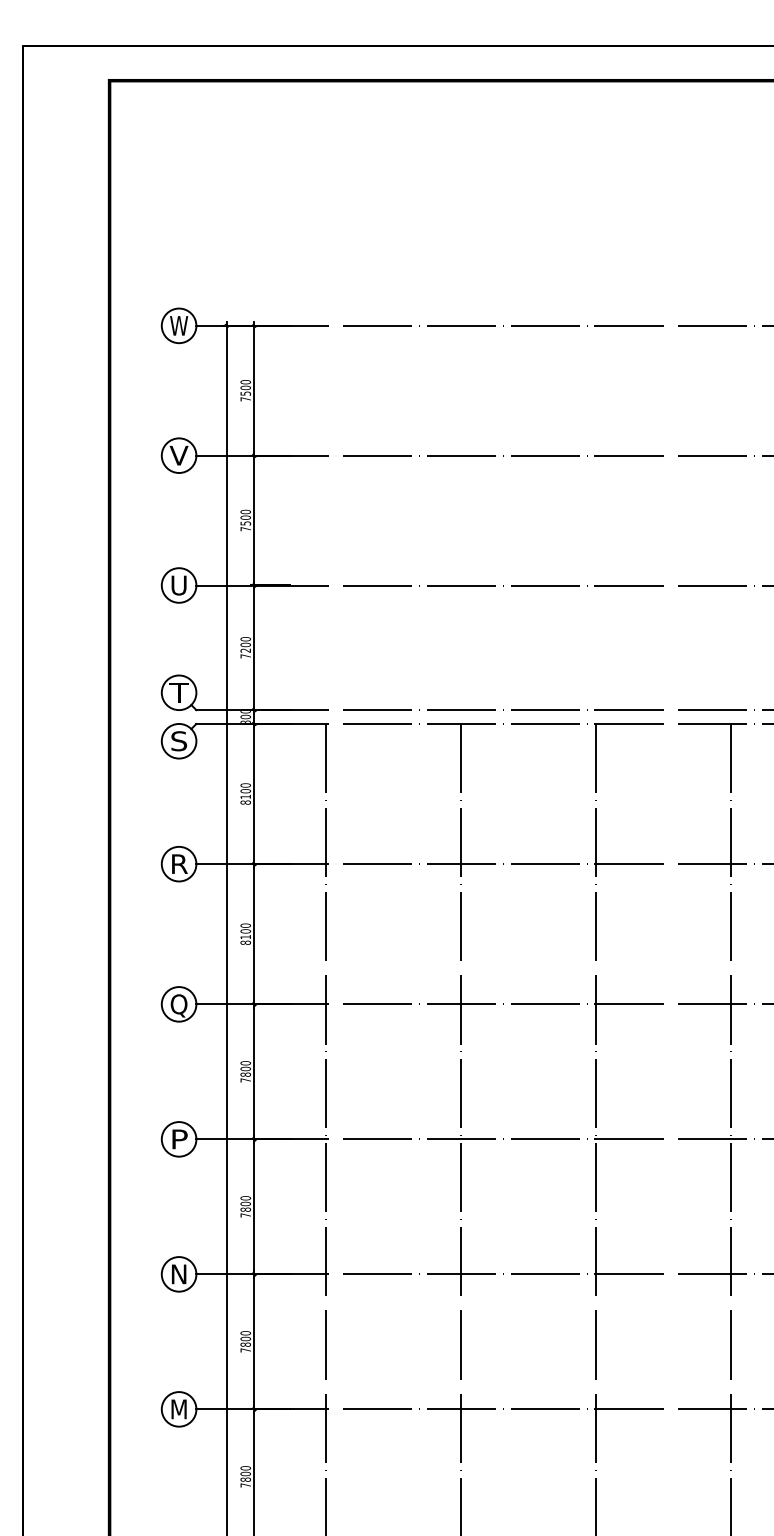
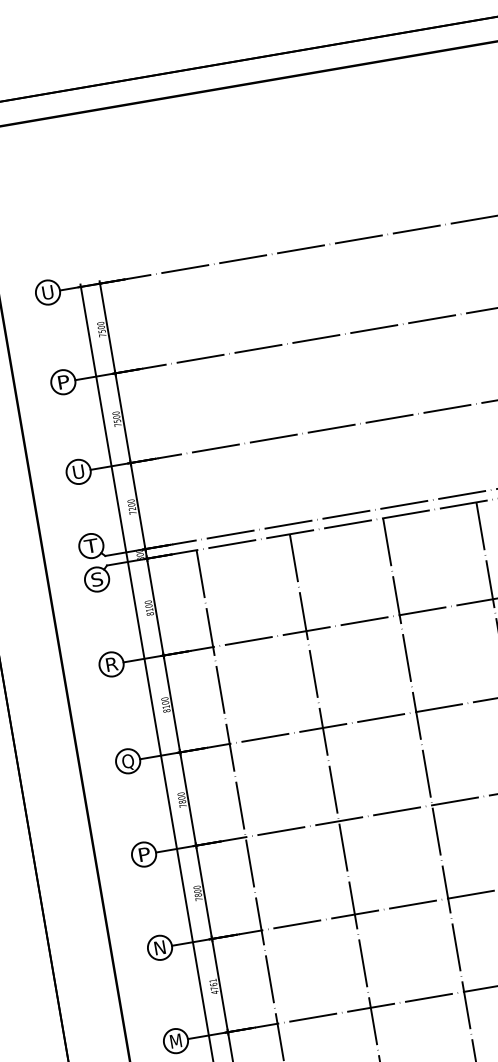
text: (179, 325) -> (48, 292), W -> U
text: (178, 455) -> (62, 382), V -> P
text: (245, 1341) -> (213, 986), 7800 -> 4761

